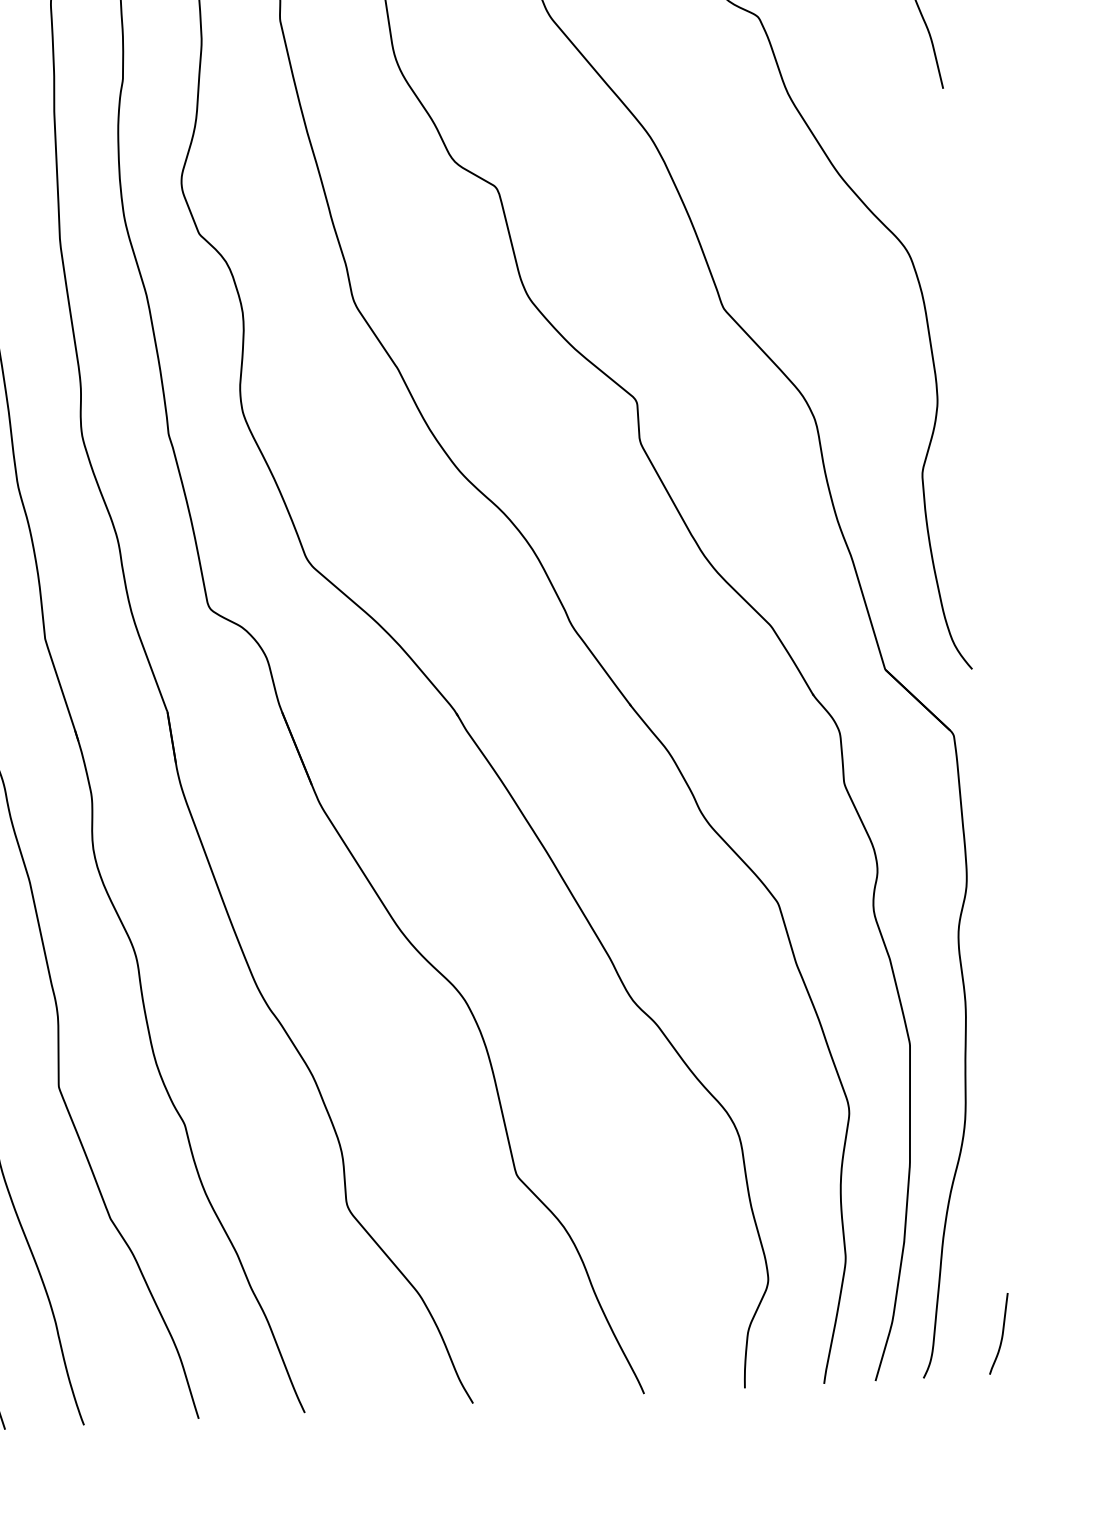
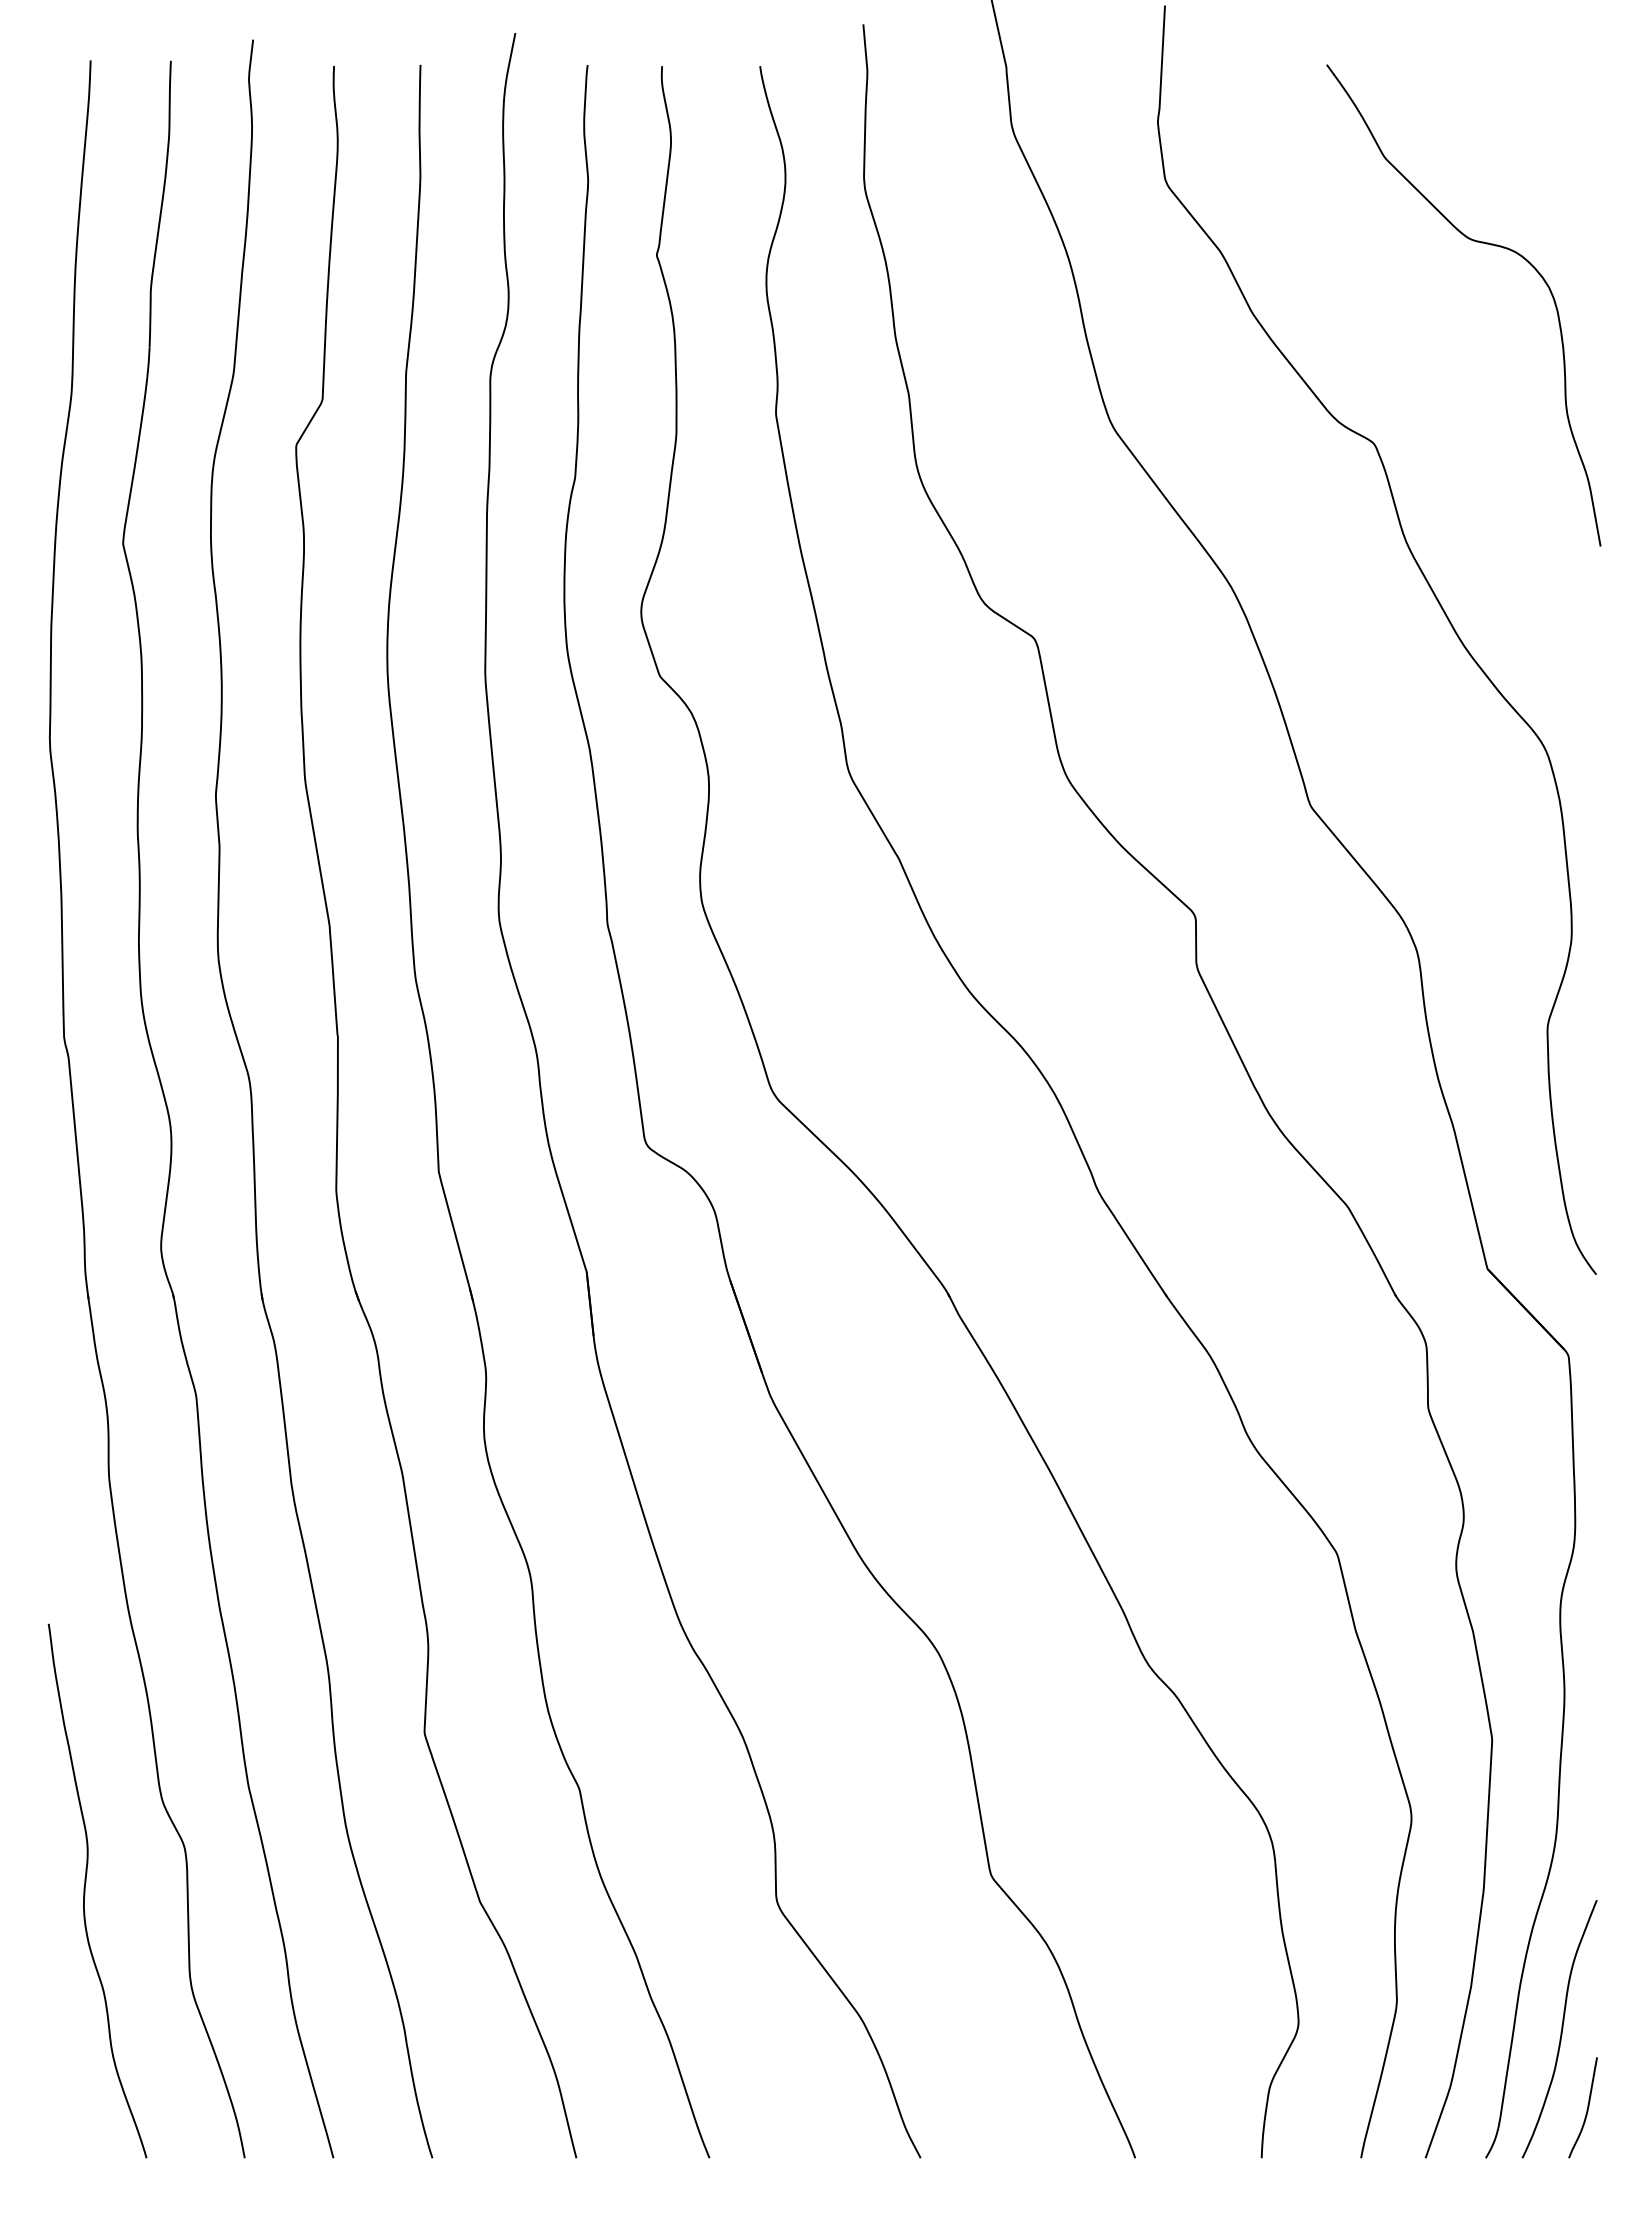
curve: (978, 1272) -> (1561, 2029), added

